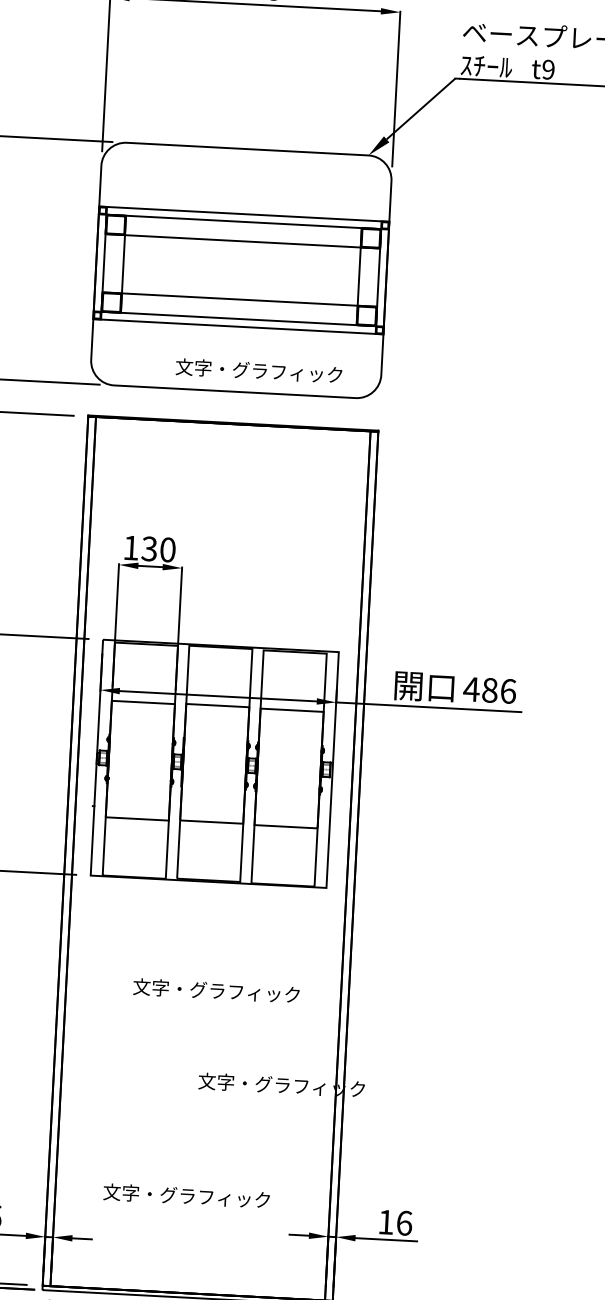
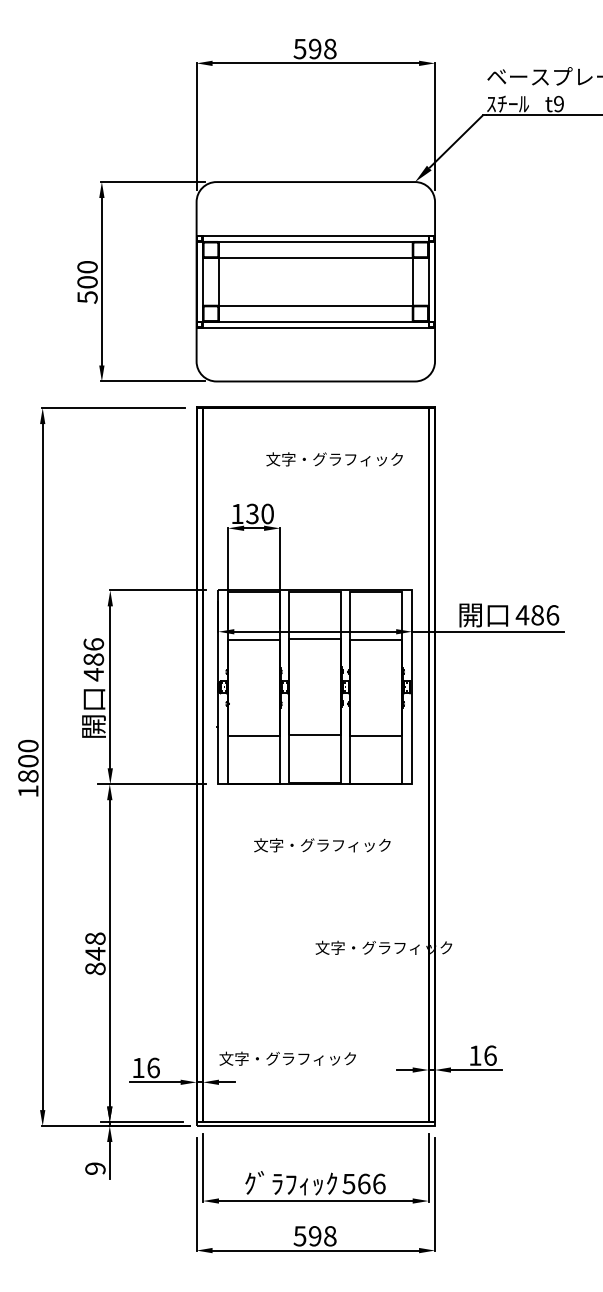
text: (258, 371) -> (334, 459), moved
text: (216, 991) -> (322, 845), moved
text: (186, 1195) -> (287, 1058), moved

